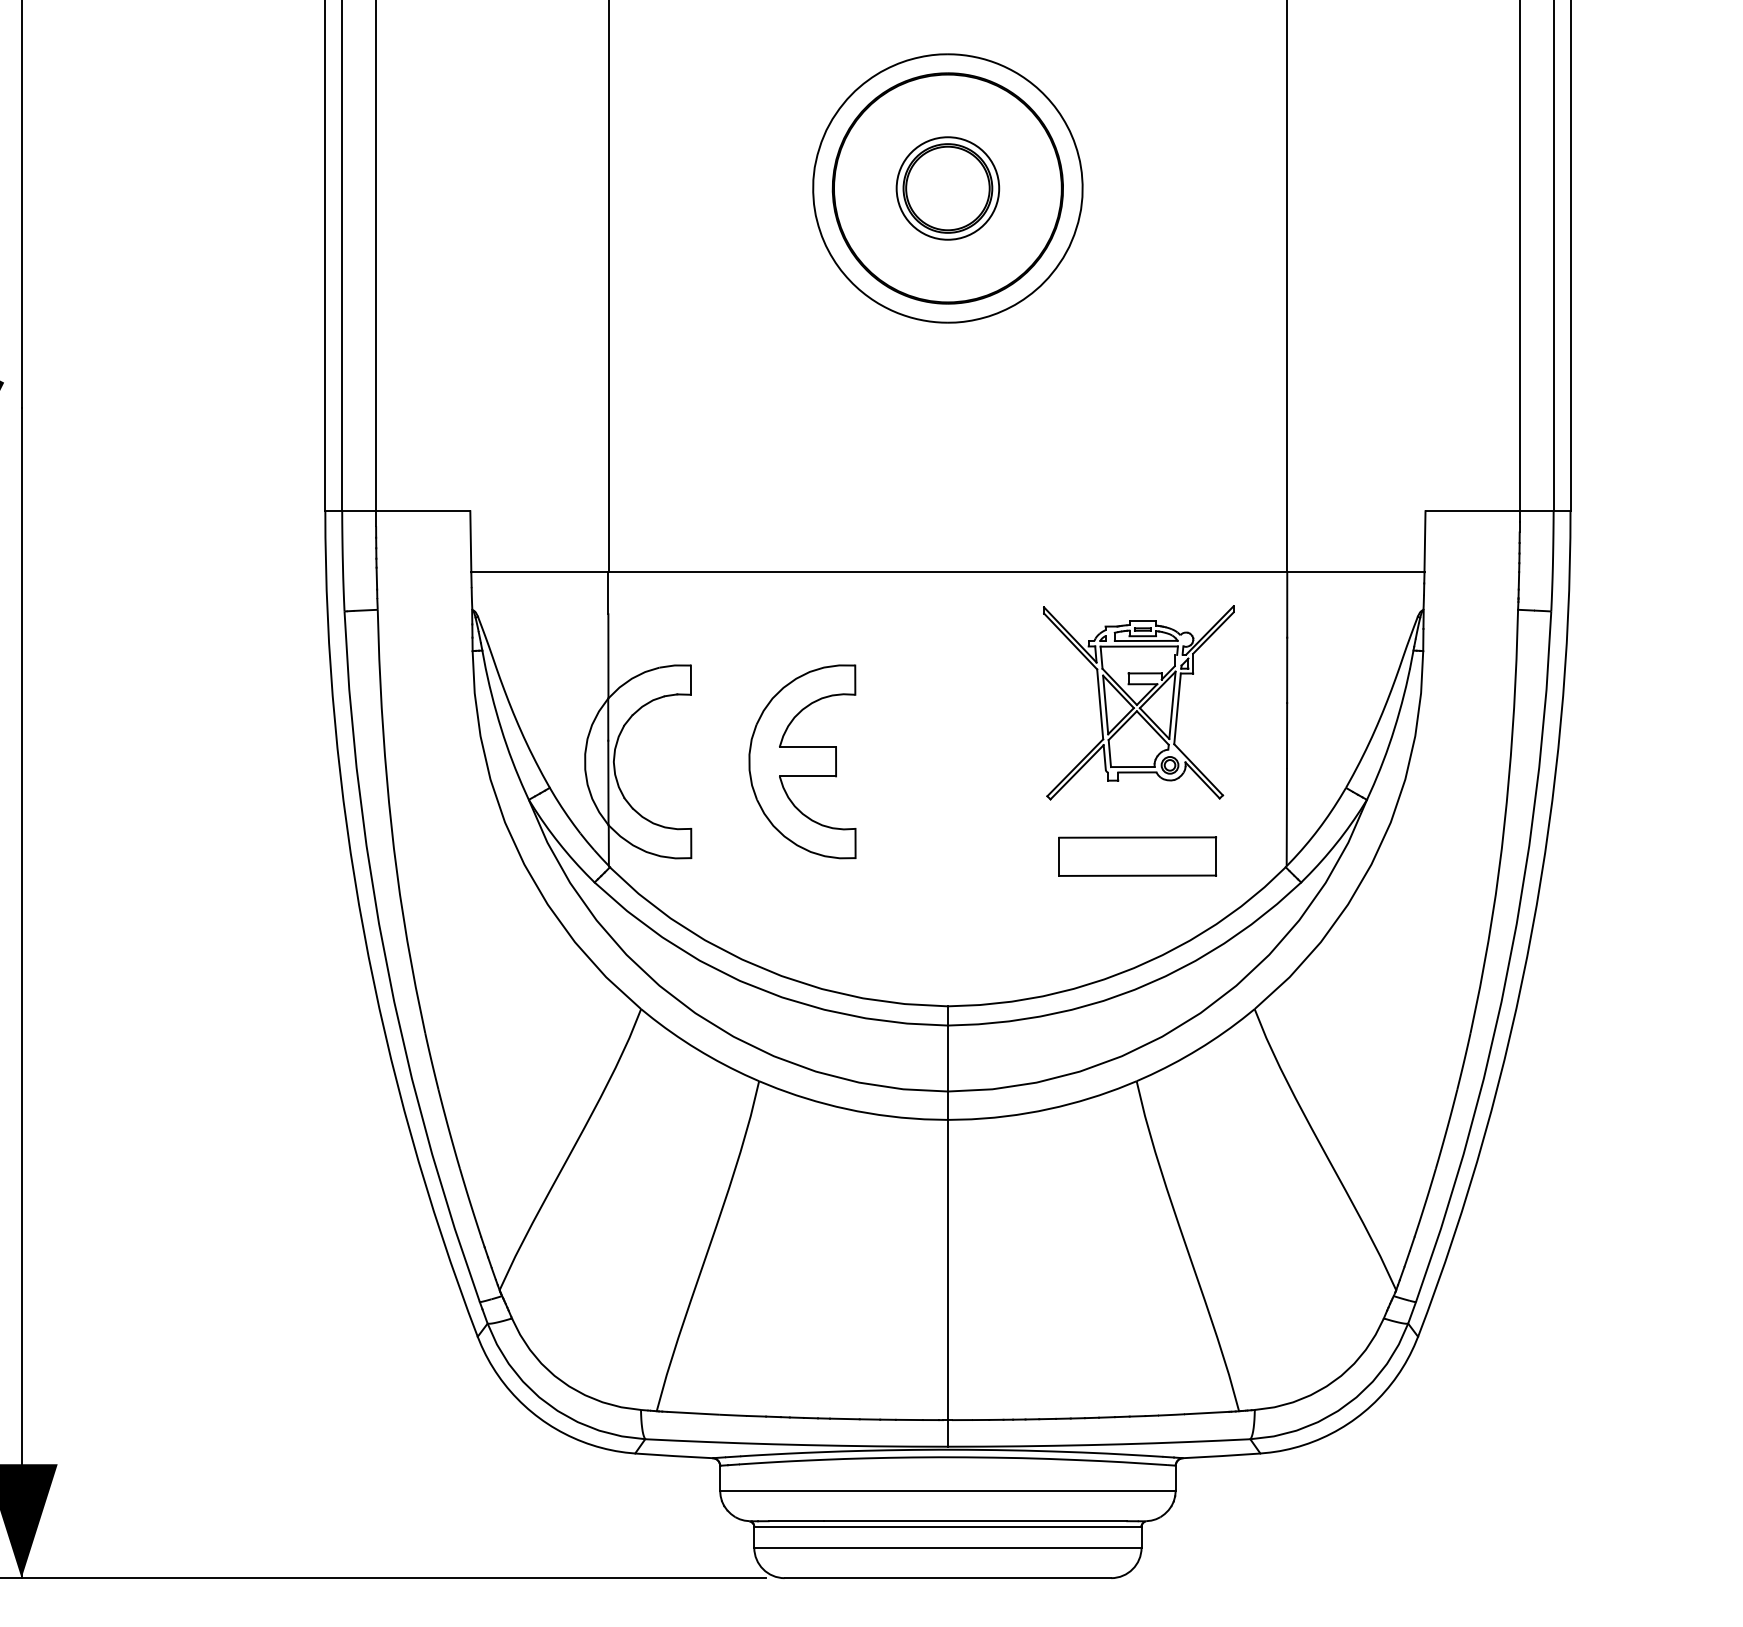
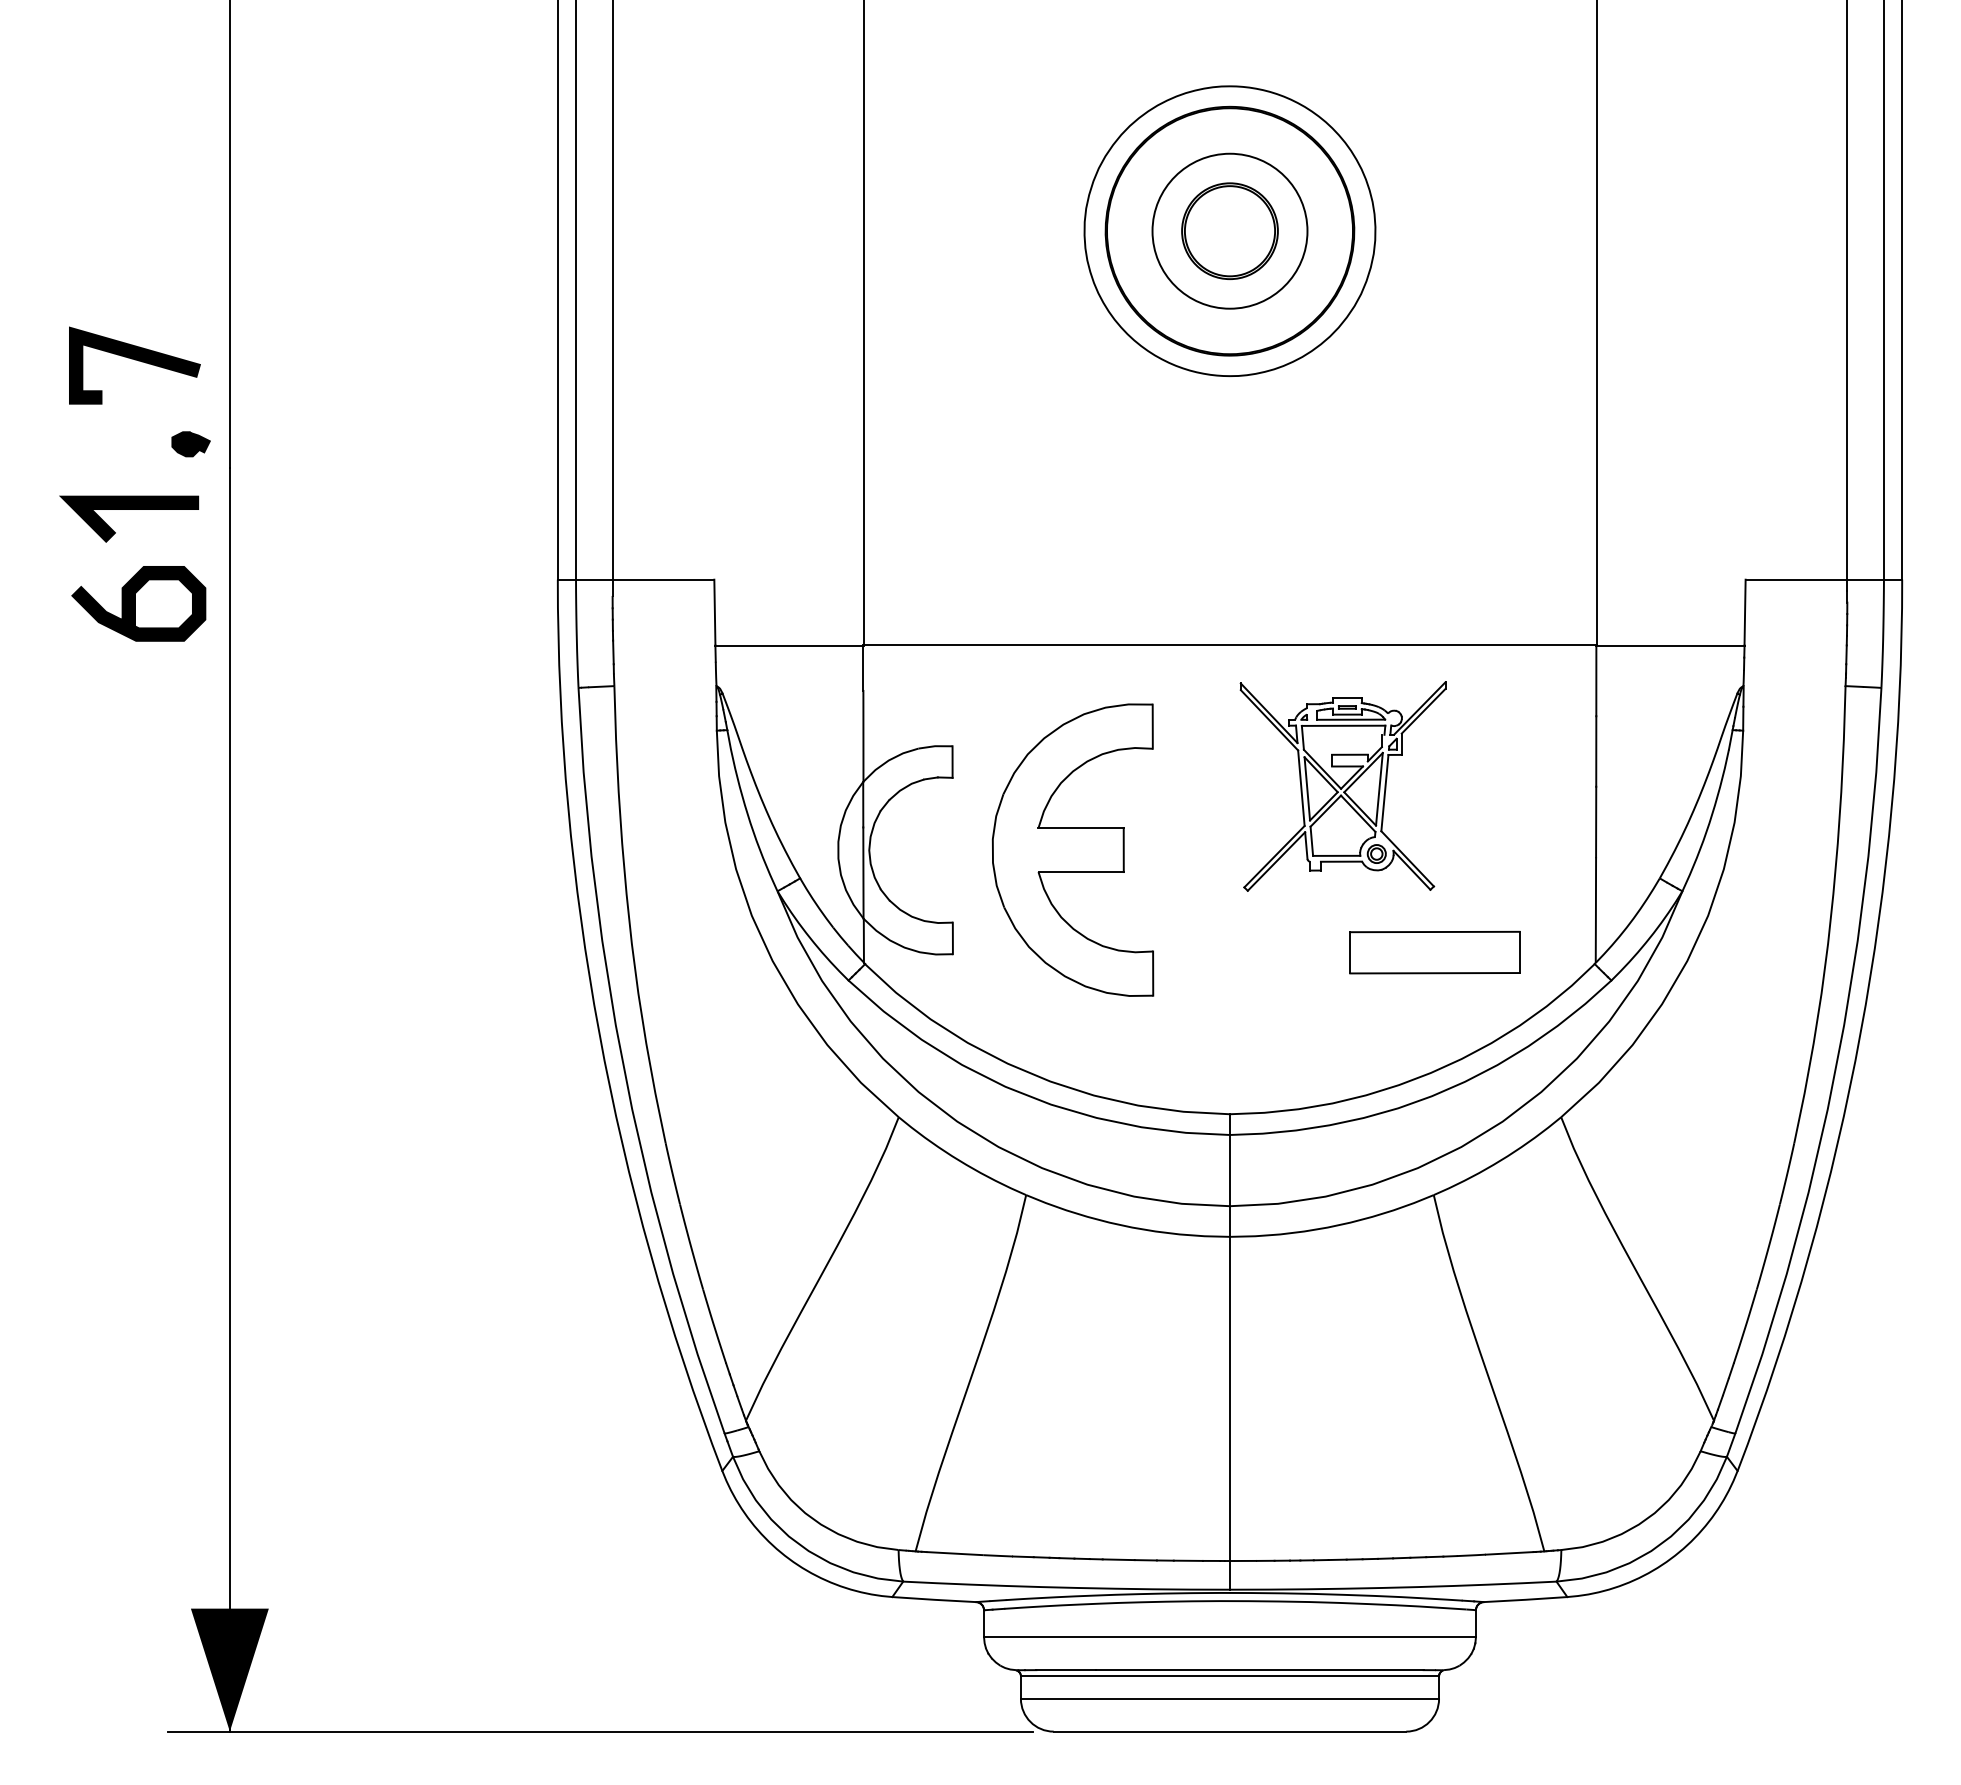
circle: (947, 187) -> (1229, 230), size x1.4
part: (1138, 702) -> (1342, 786), moved
part: (802, 762) -> (1072, 850), size x1.4

